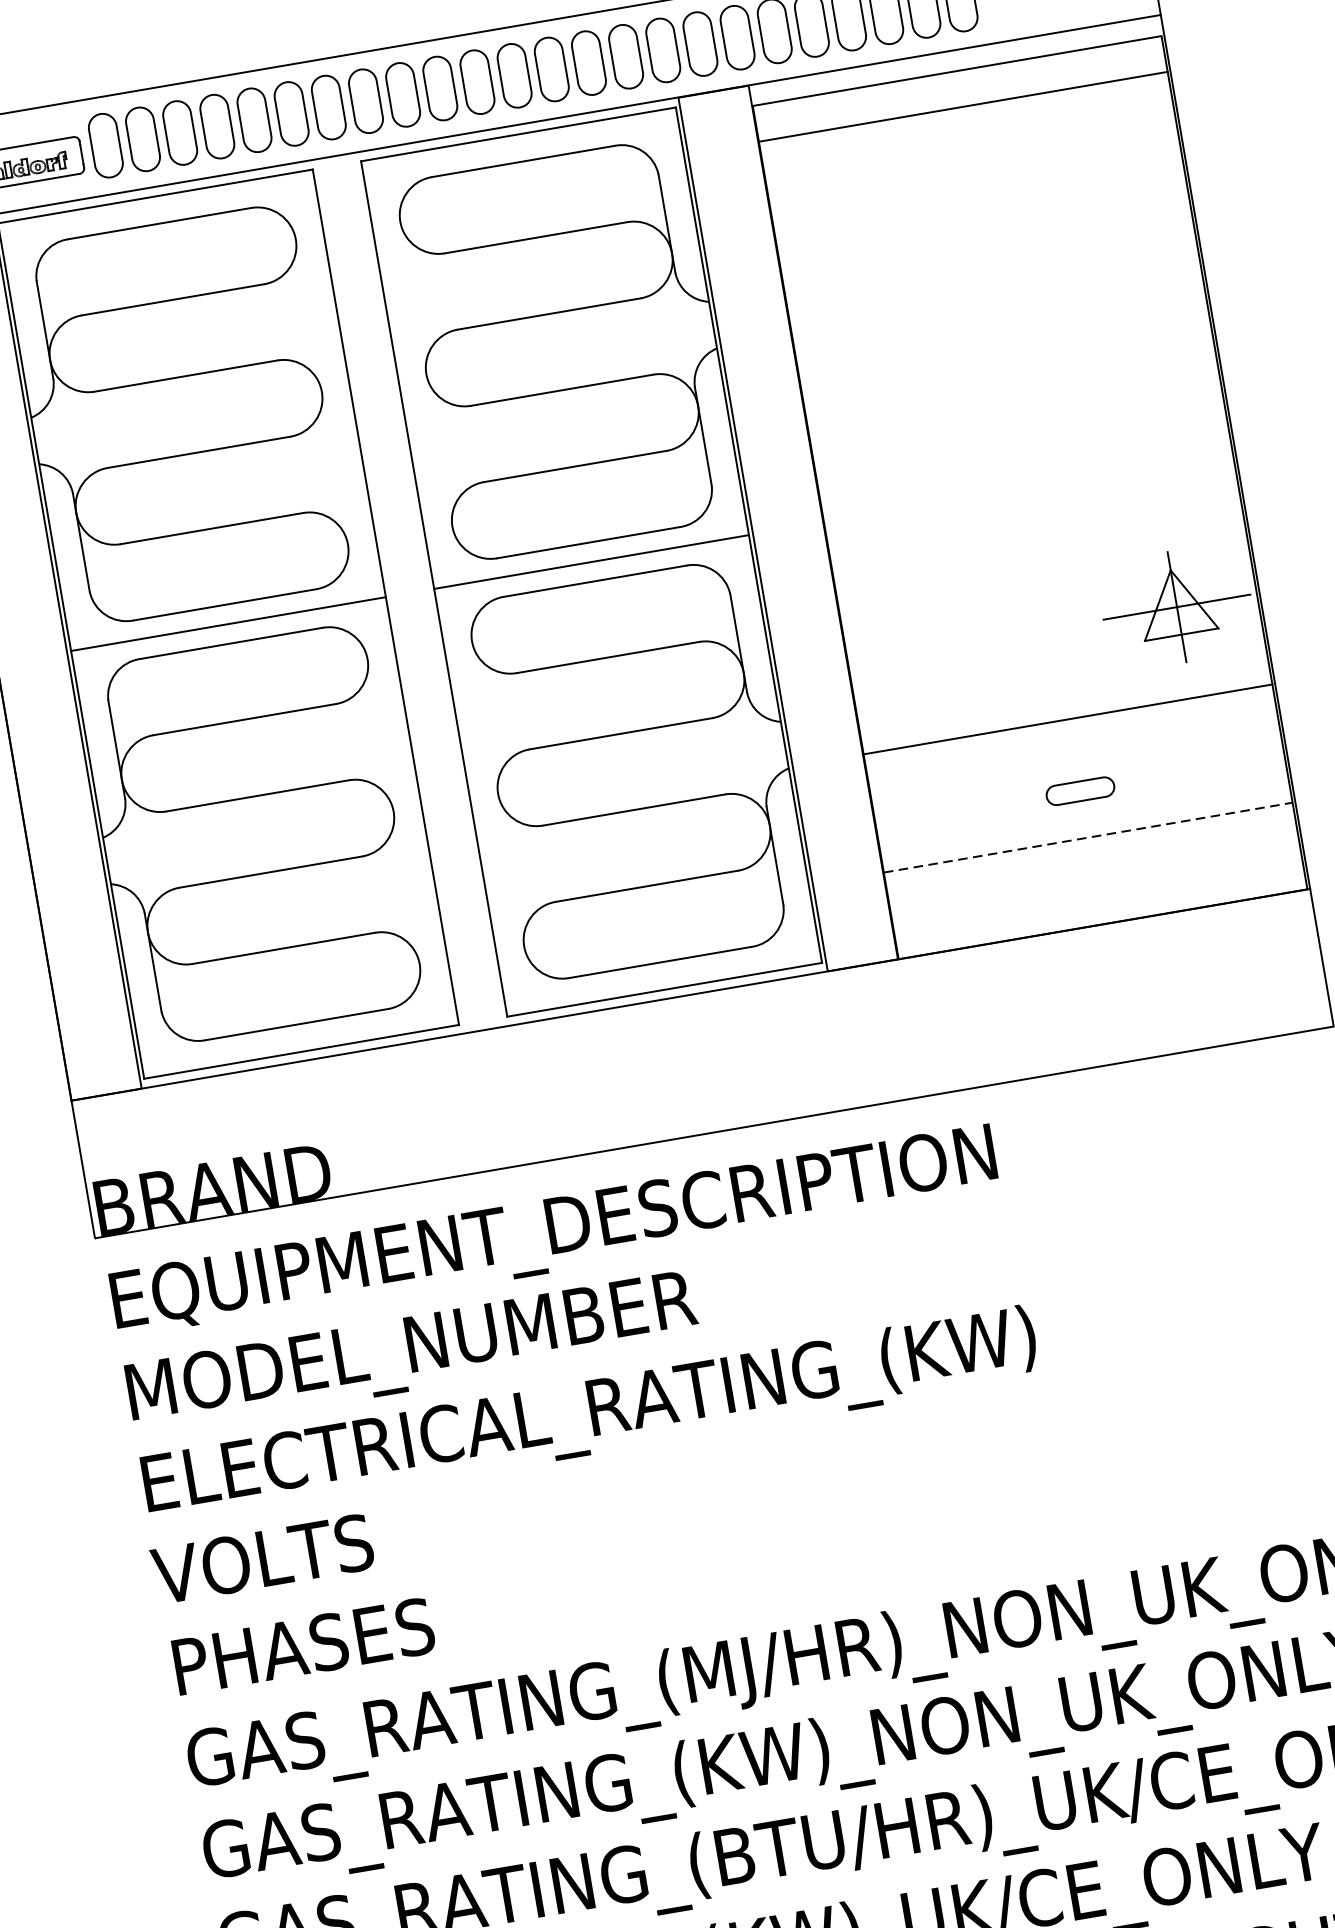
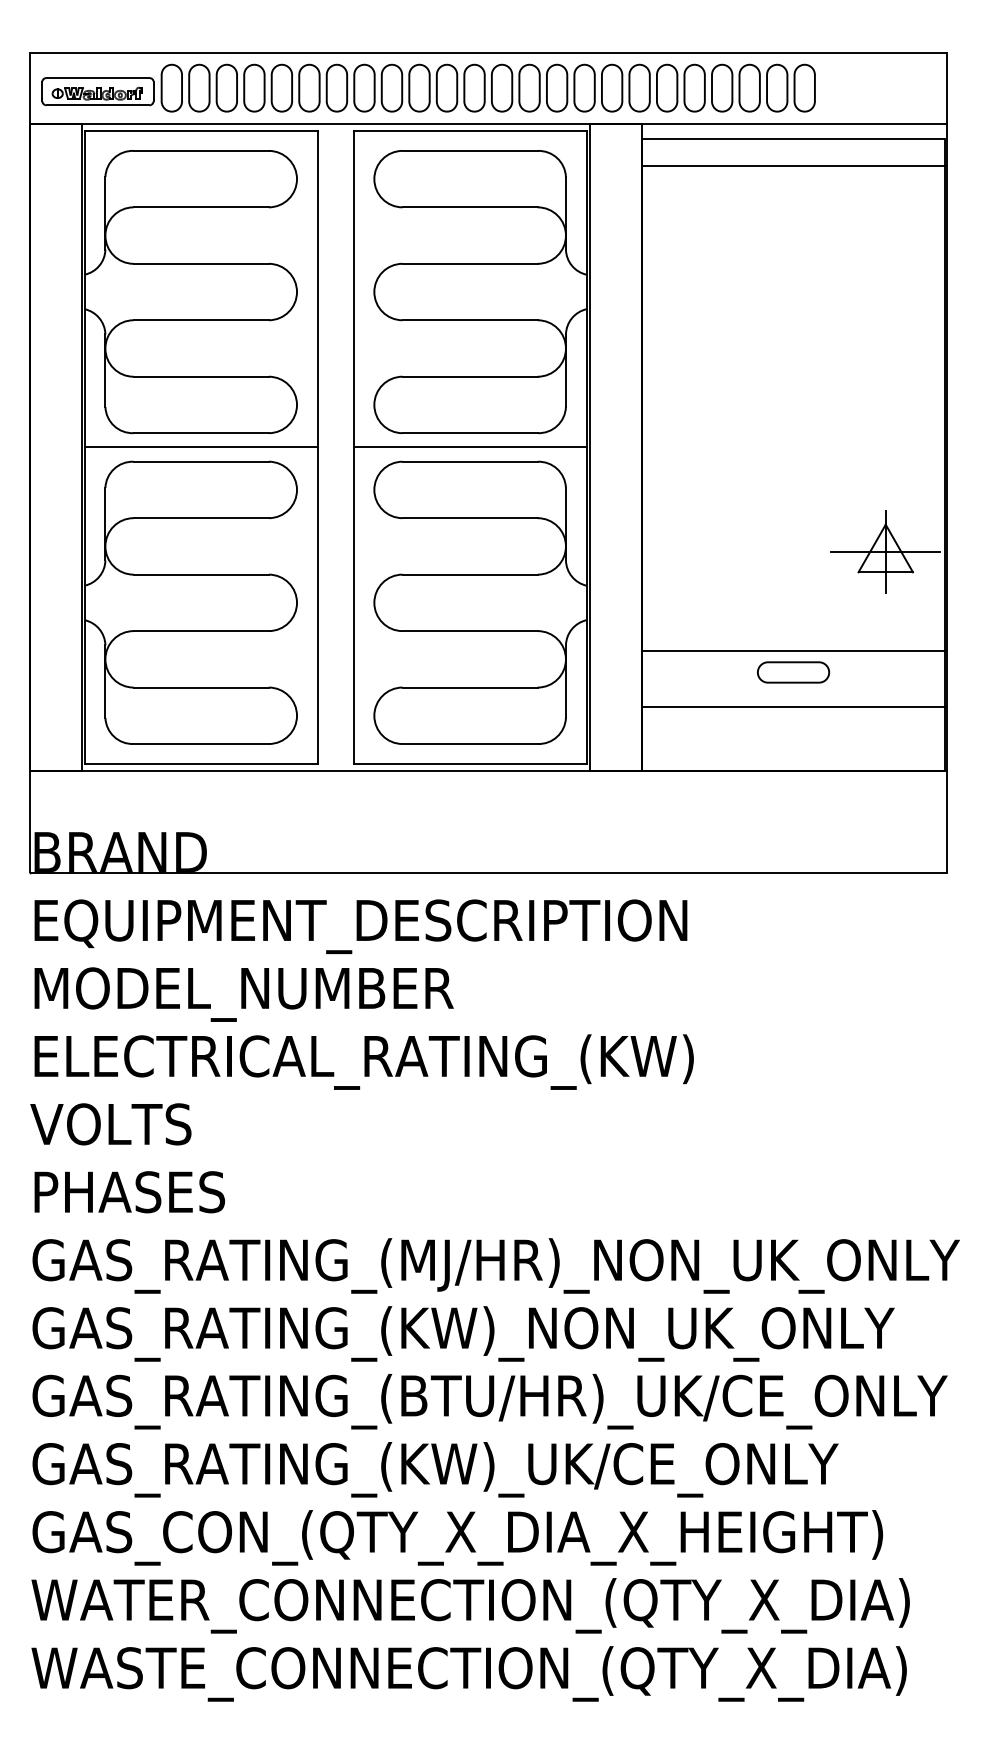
line: (1068, 719) -> (793, 651), moved
part: (1080, 791) -> (793, 672), size x1.43
line: (1089, 836) -> (794, 706), dashed -> solid

